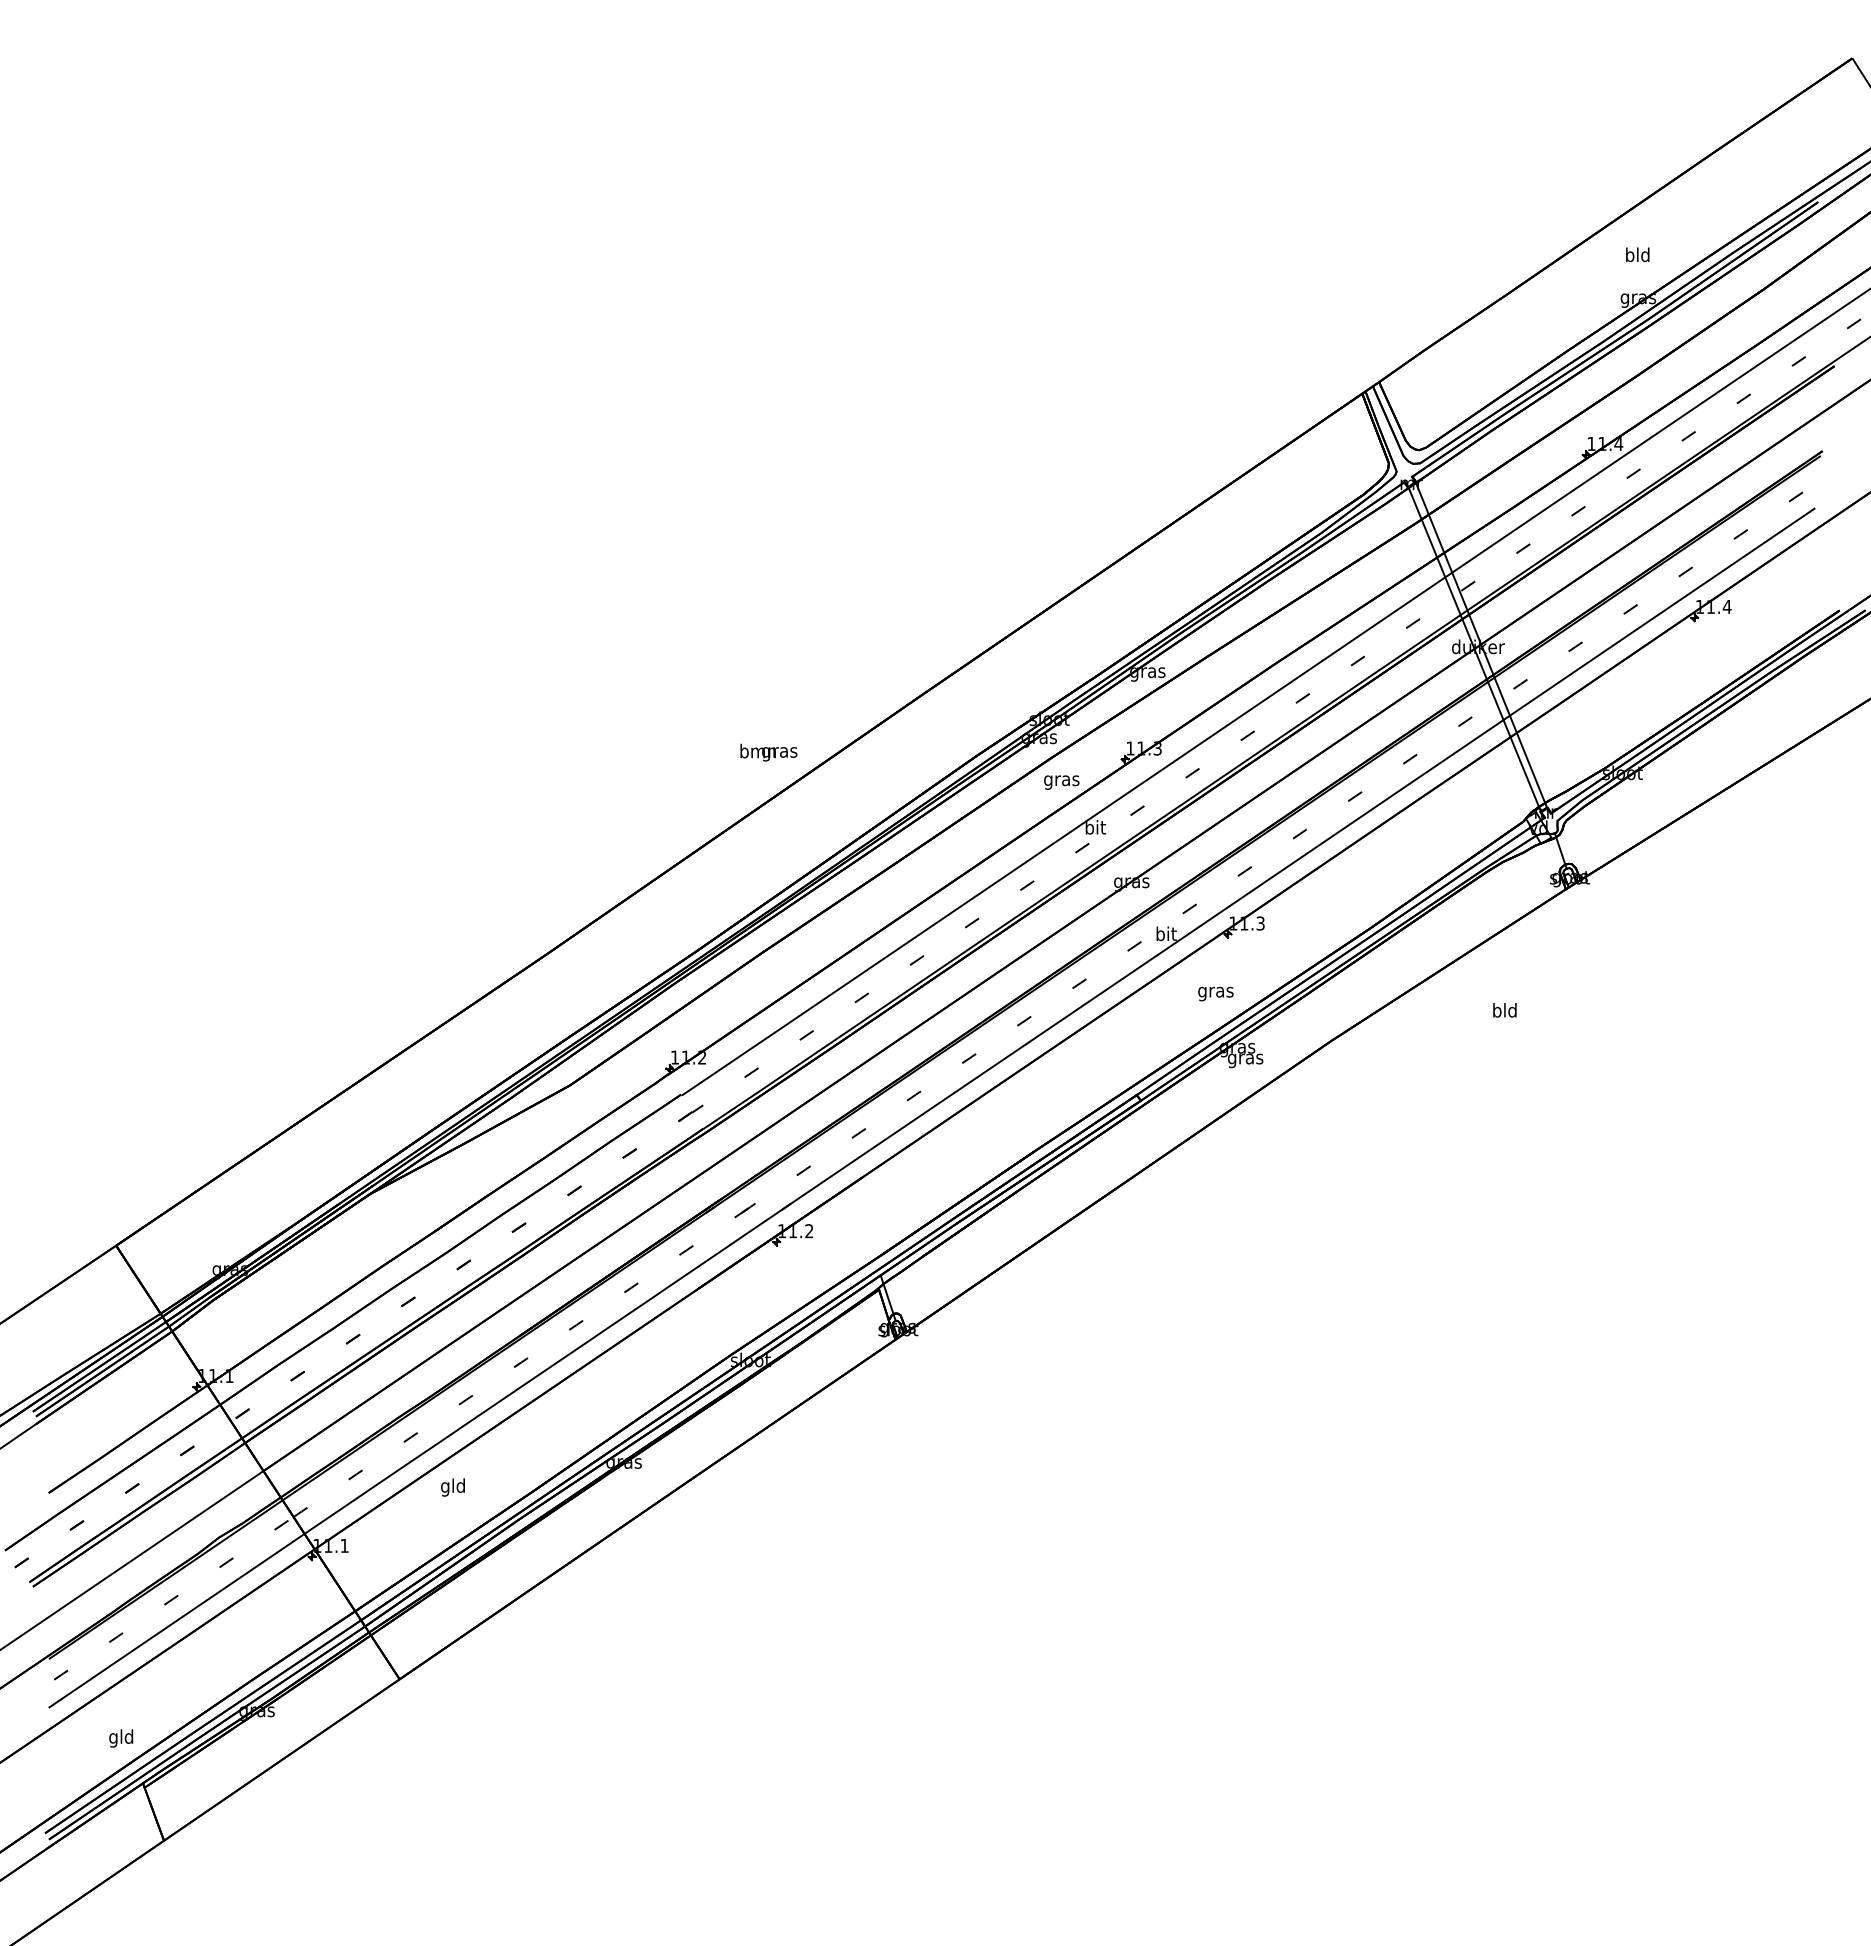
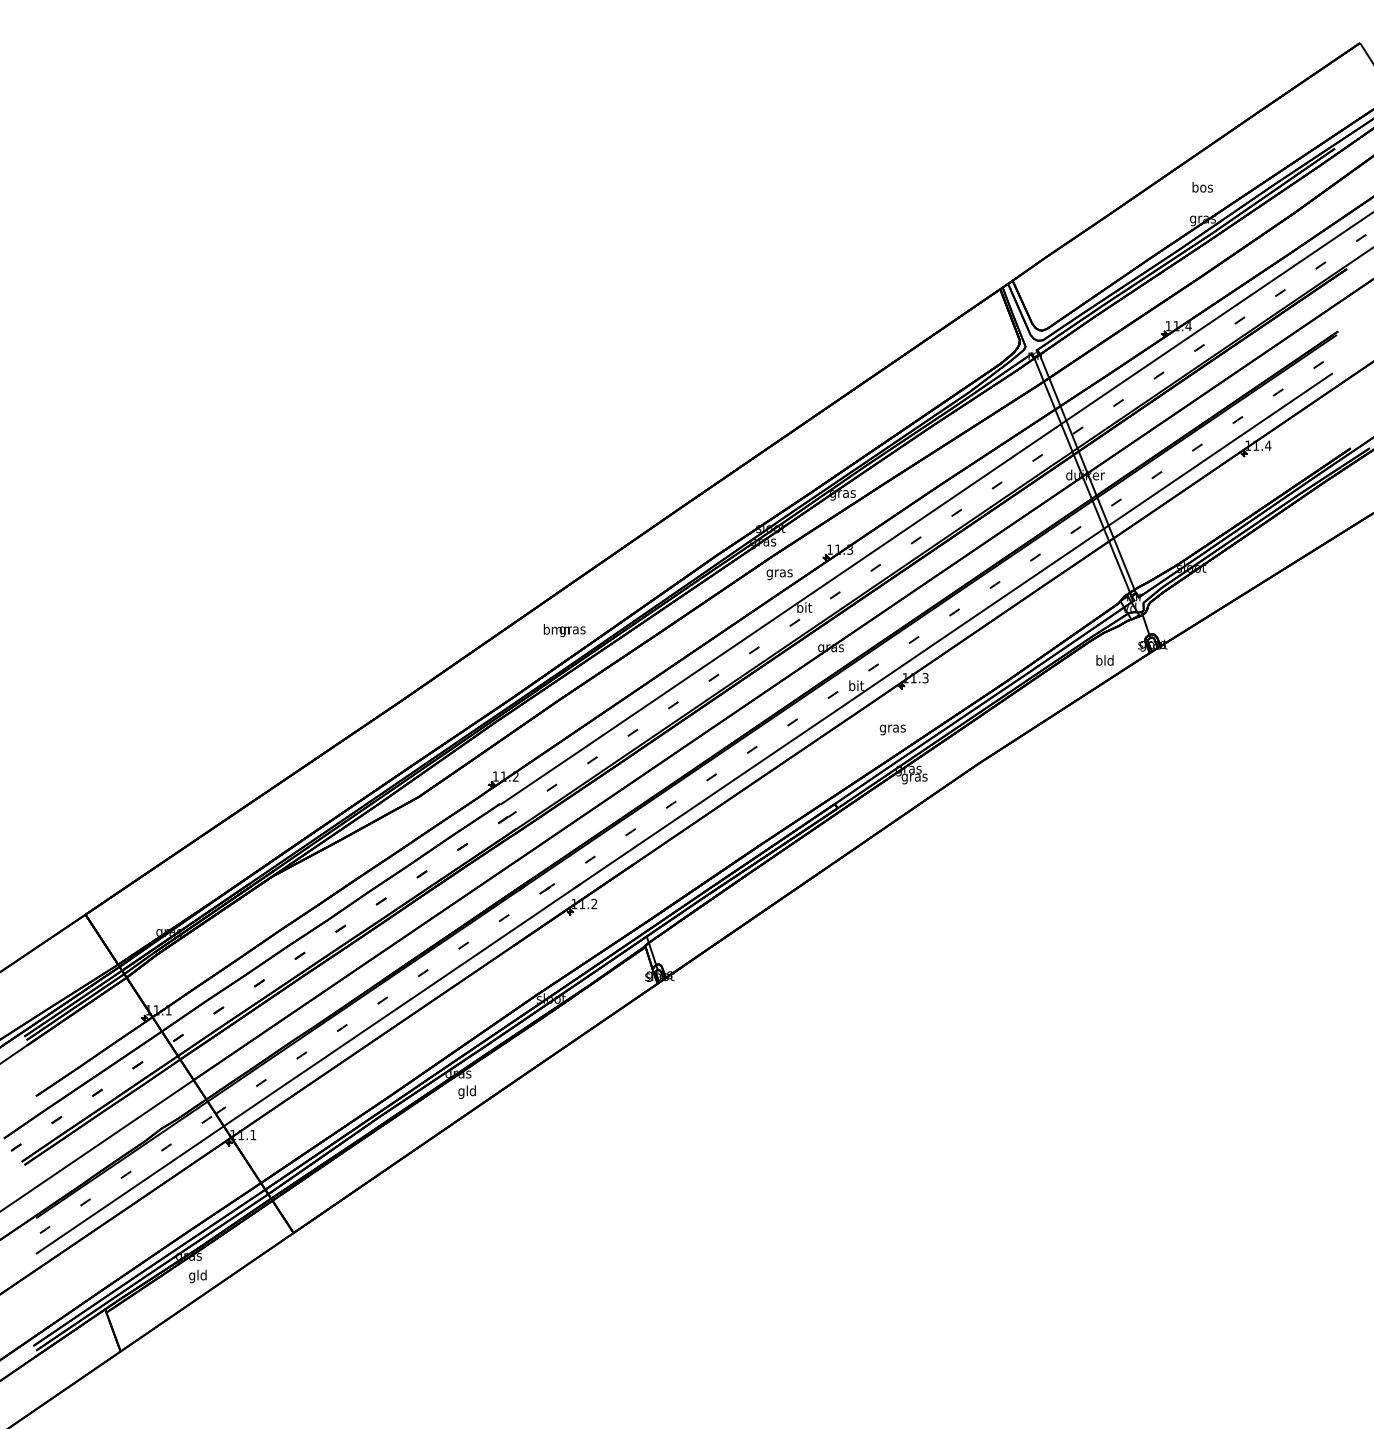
text: (1637, 254) -> (1202, 187), bld -> bos
text: (768, 752) -> (564, 630), moved
text: (1504, 1010) -> (1104, 660), moved
text: (452, 1487) -> (466, 1092), moved
text: (121, 1738) -> (198, 1276), moved

